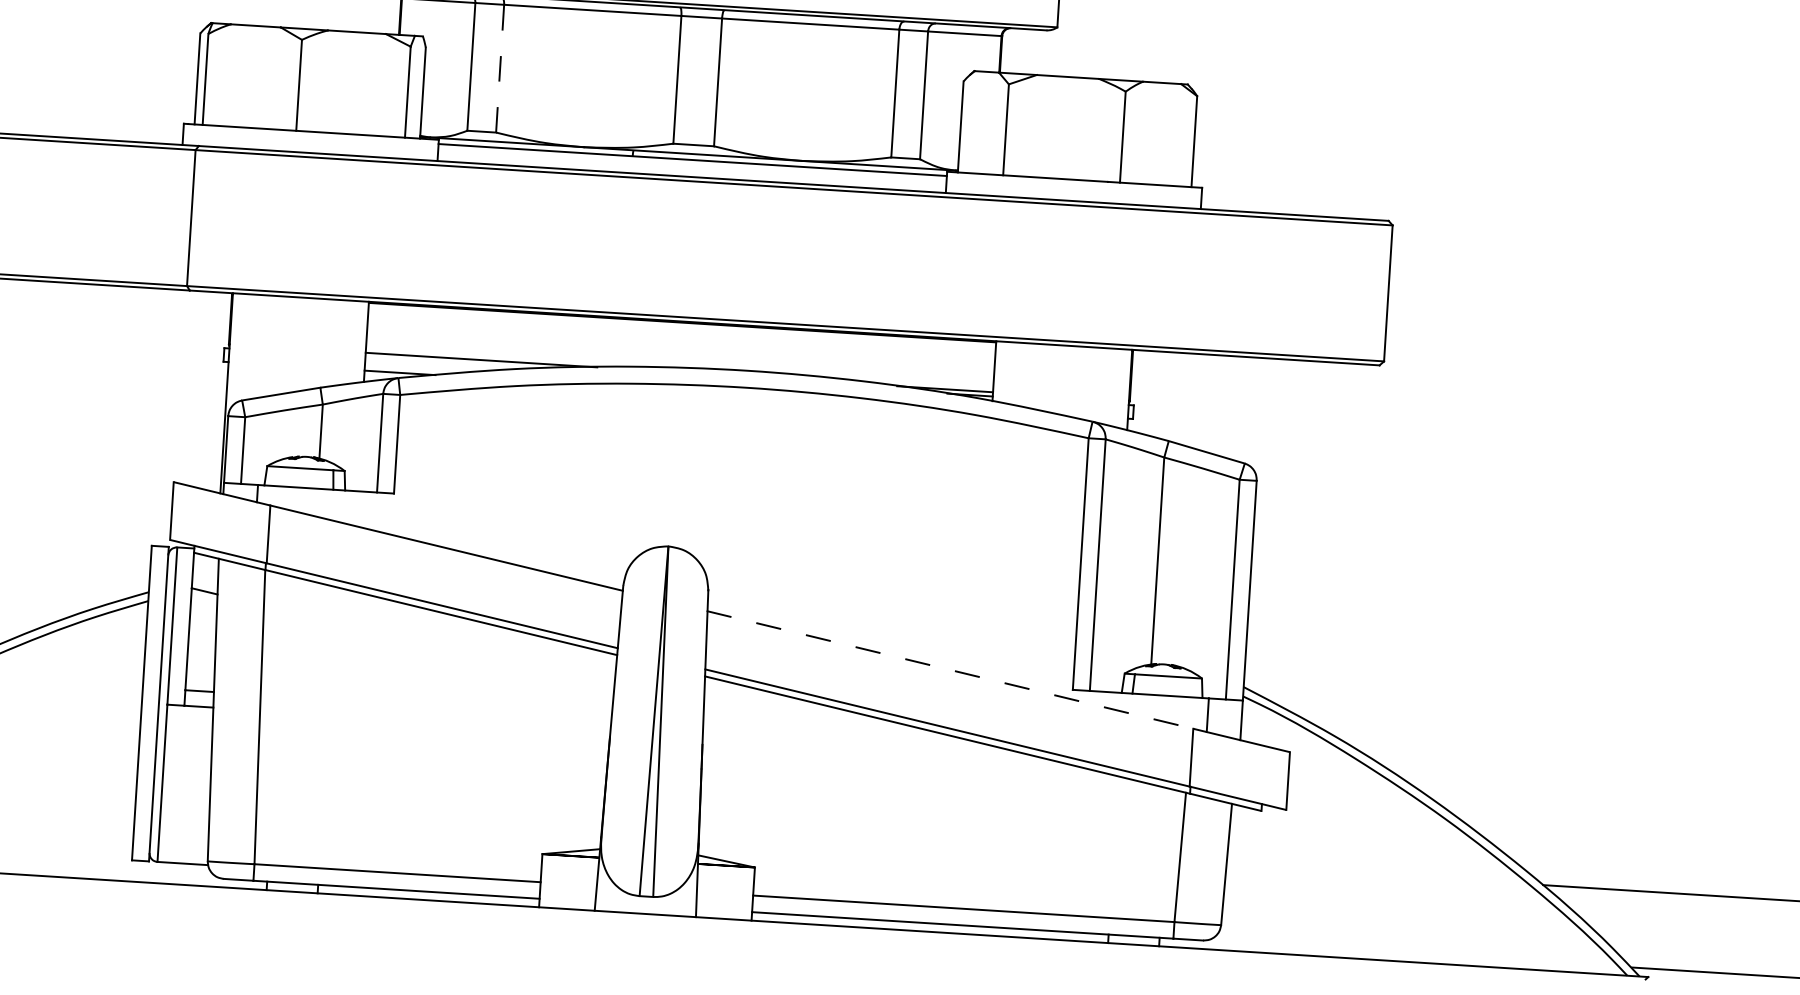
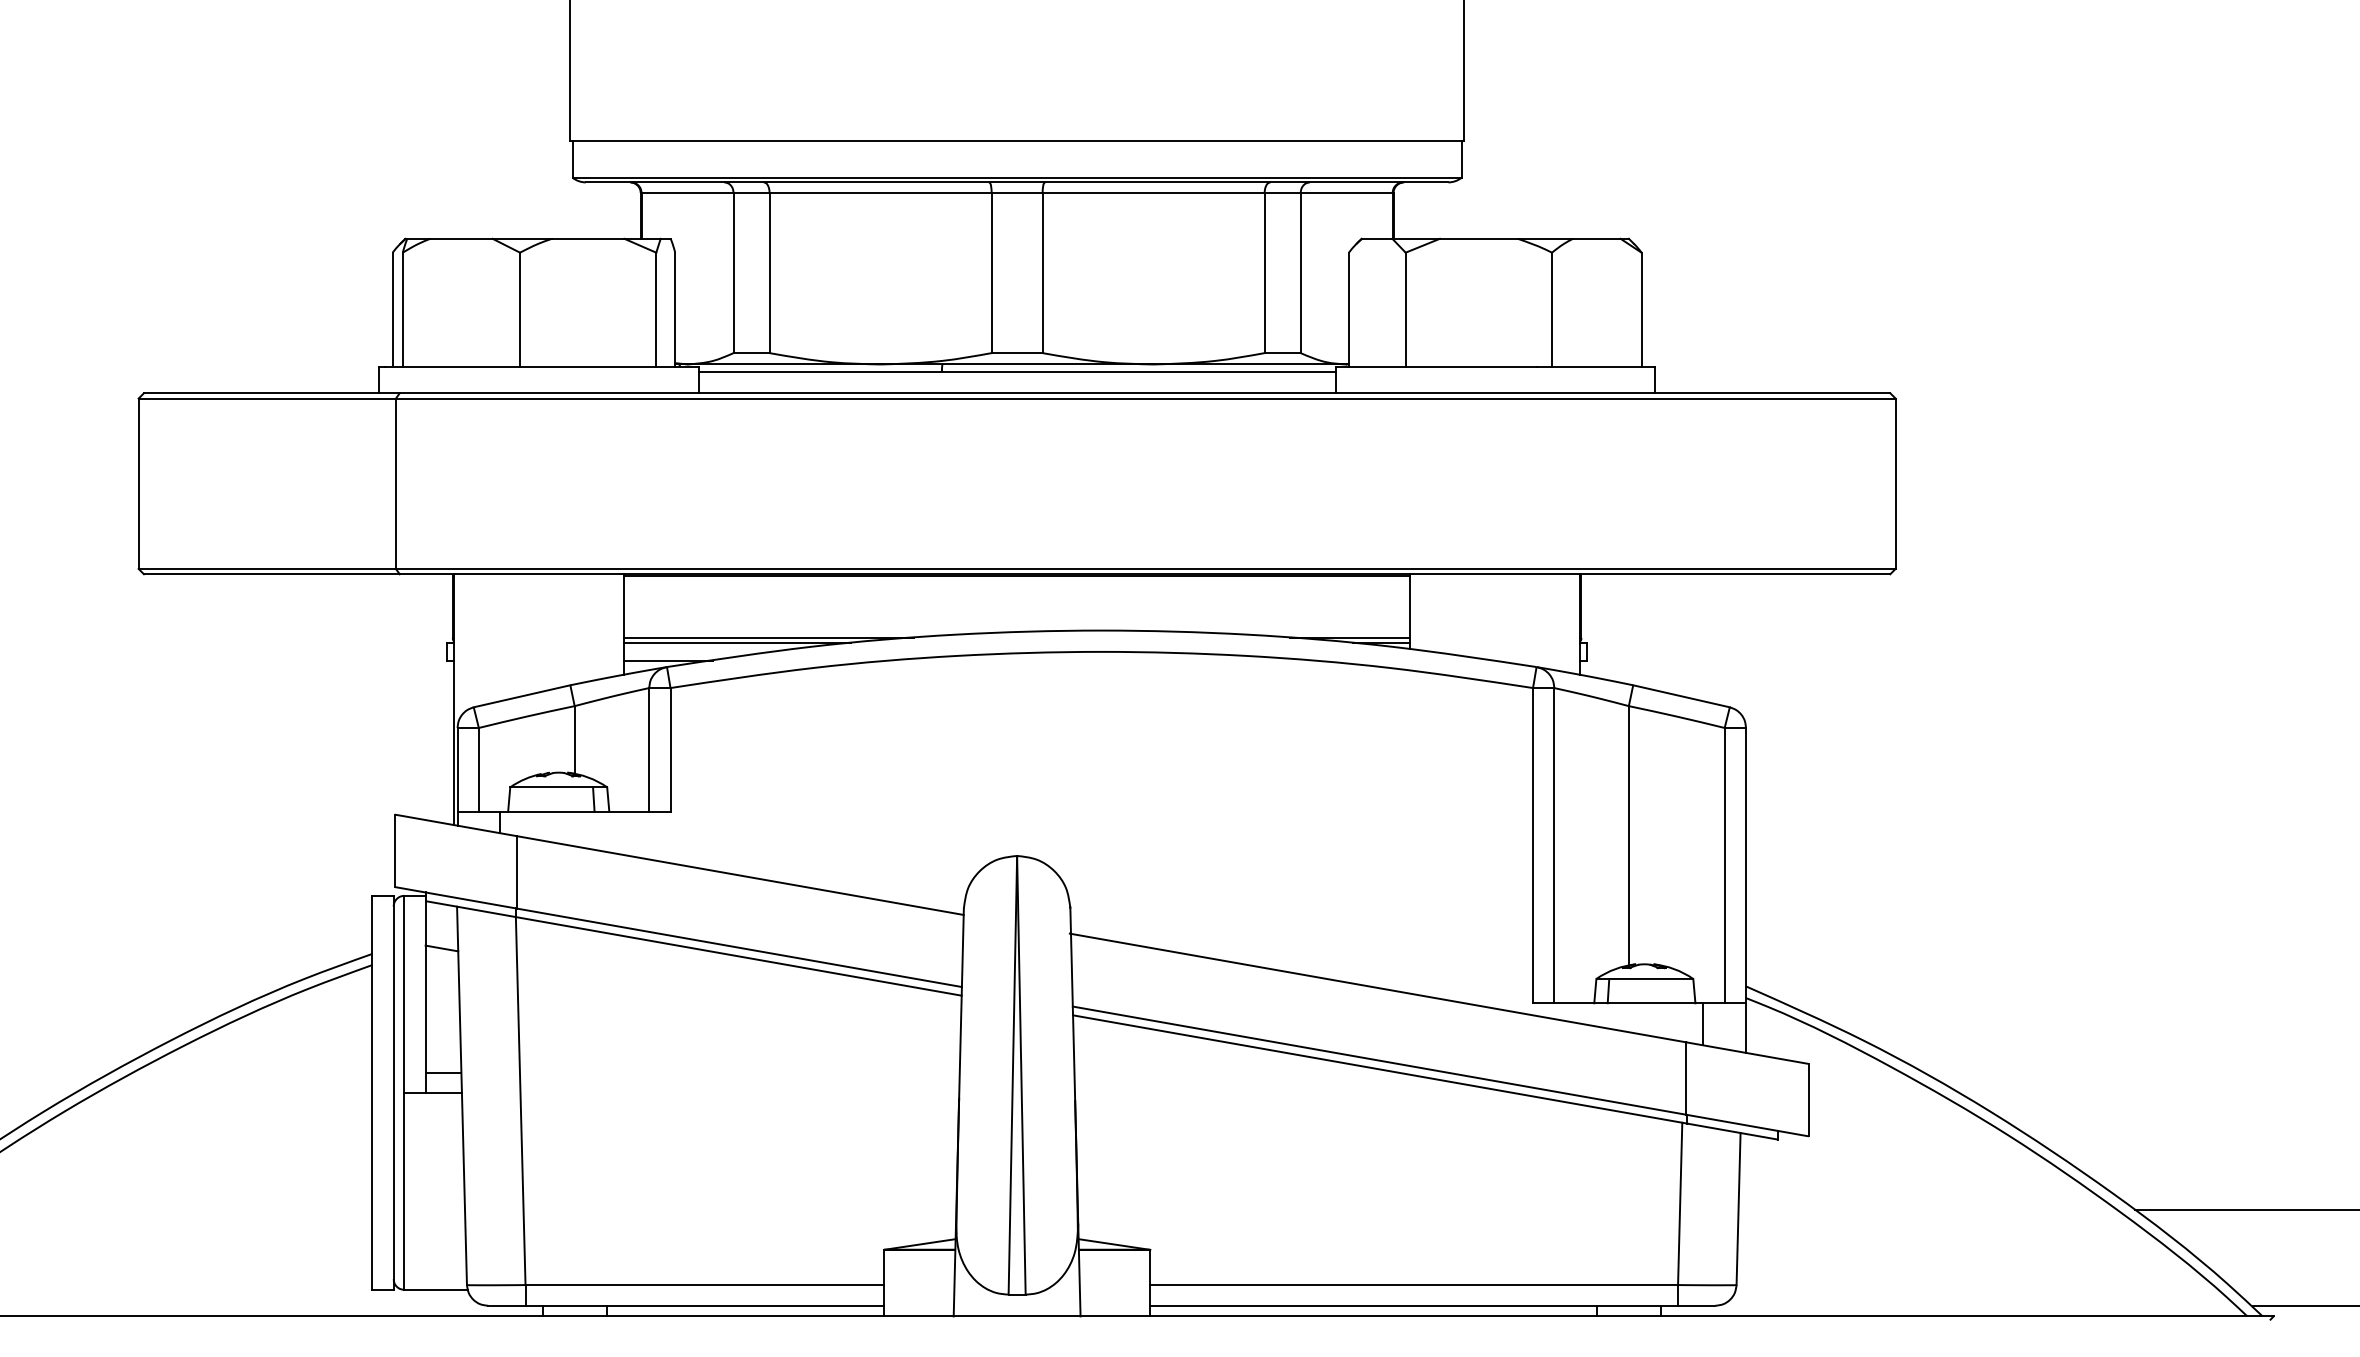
line: (500, 68) -> (769, 272), dashed -> solid
line: (455, 362) -> (737, 643), added
line: (950, 670) -> (1378, 988), dashed -> solid

